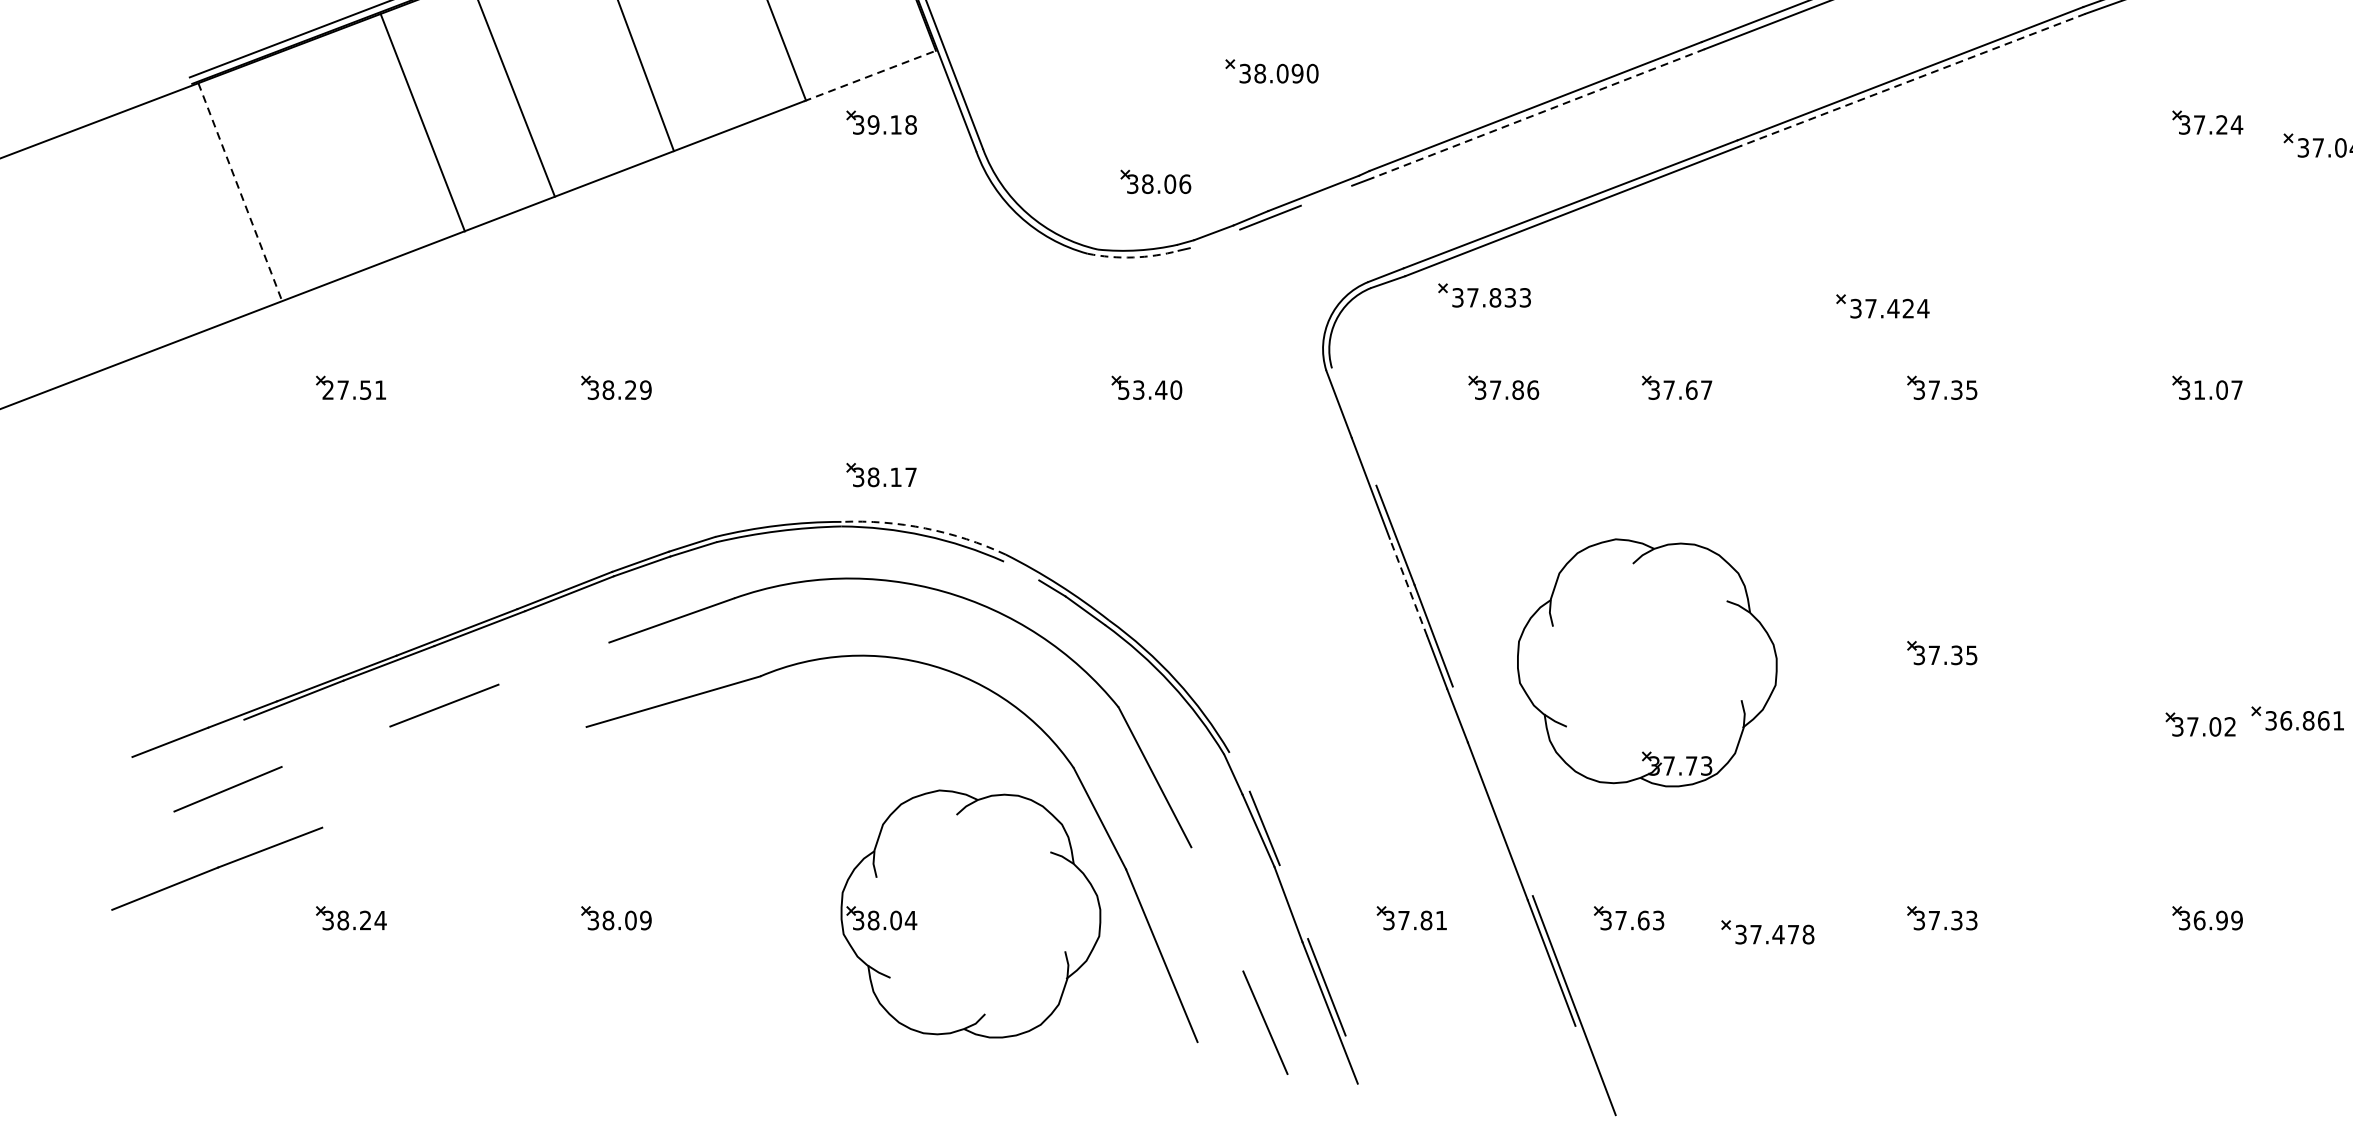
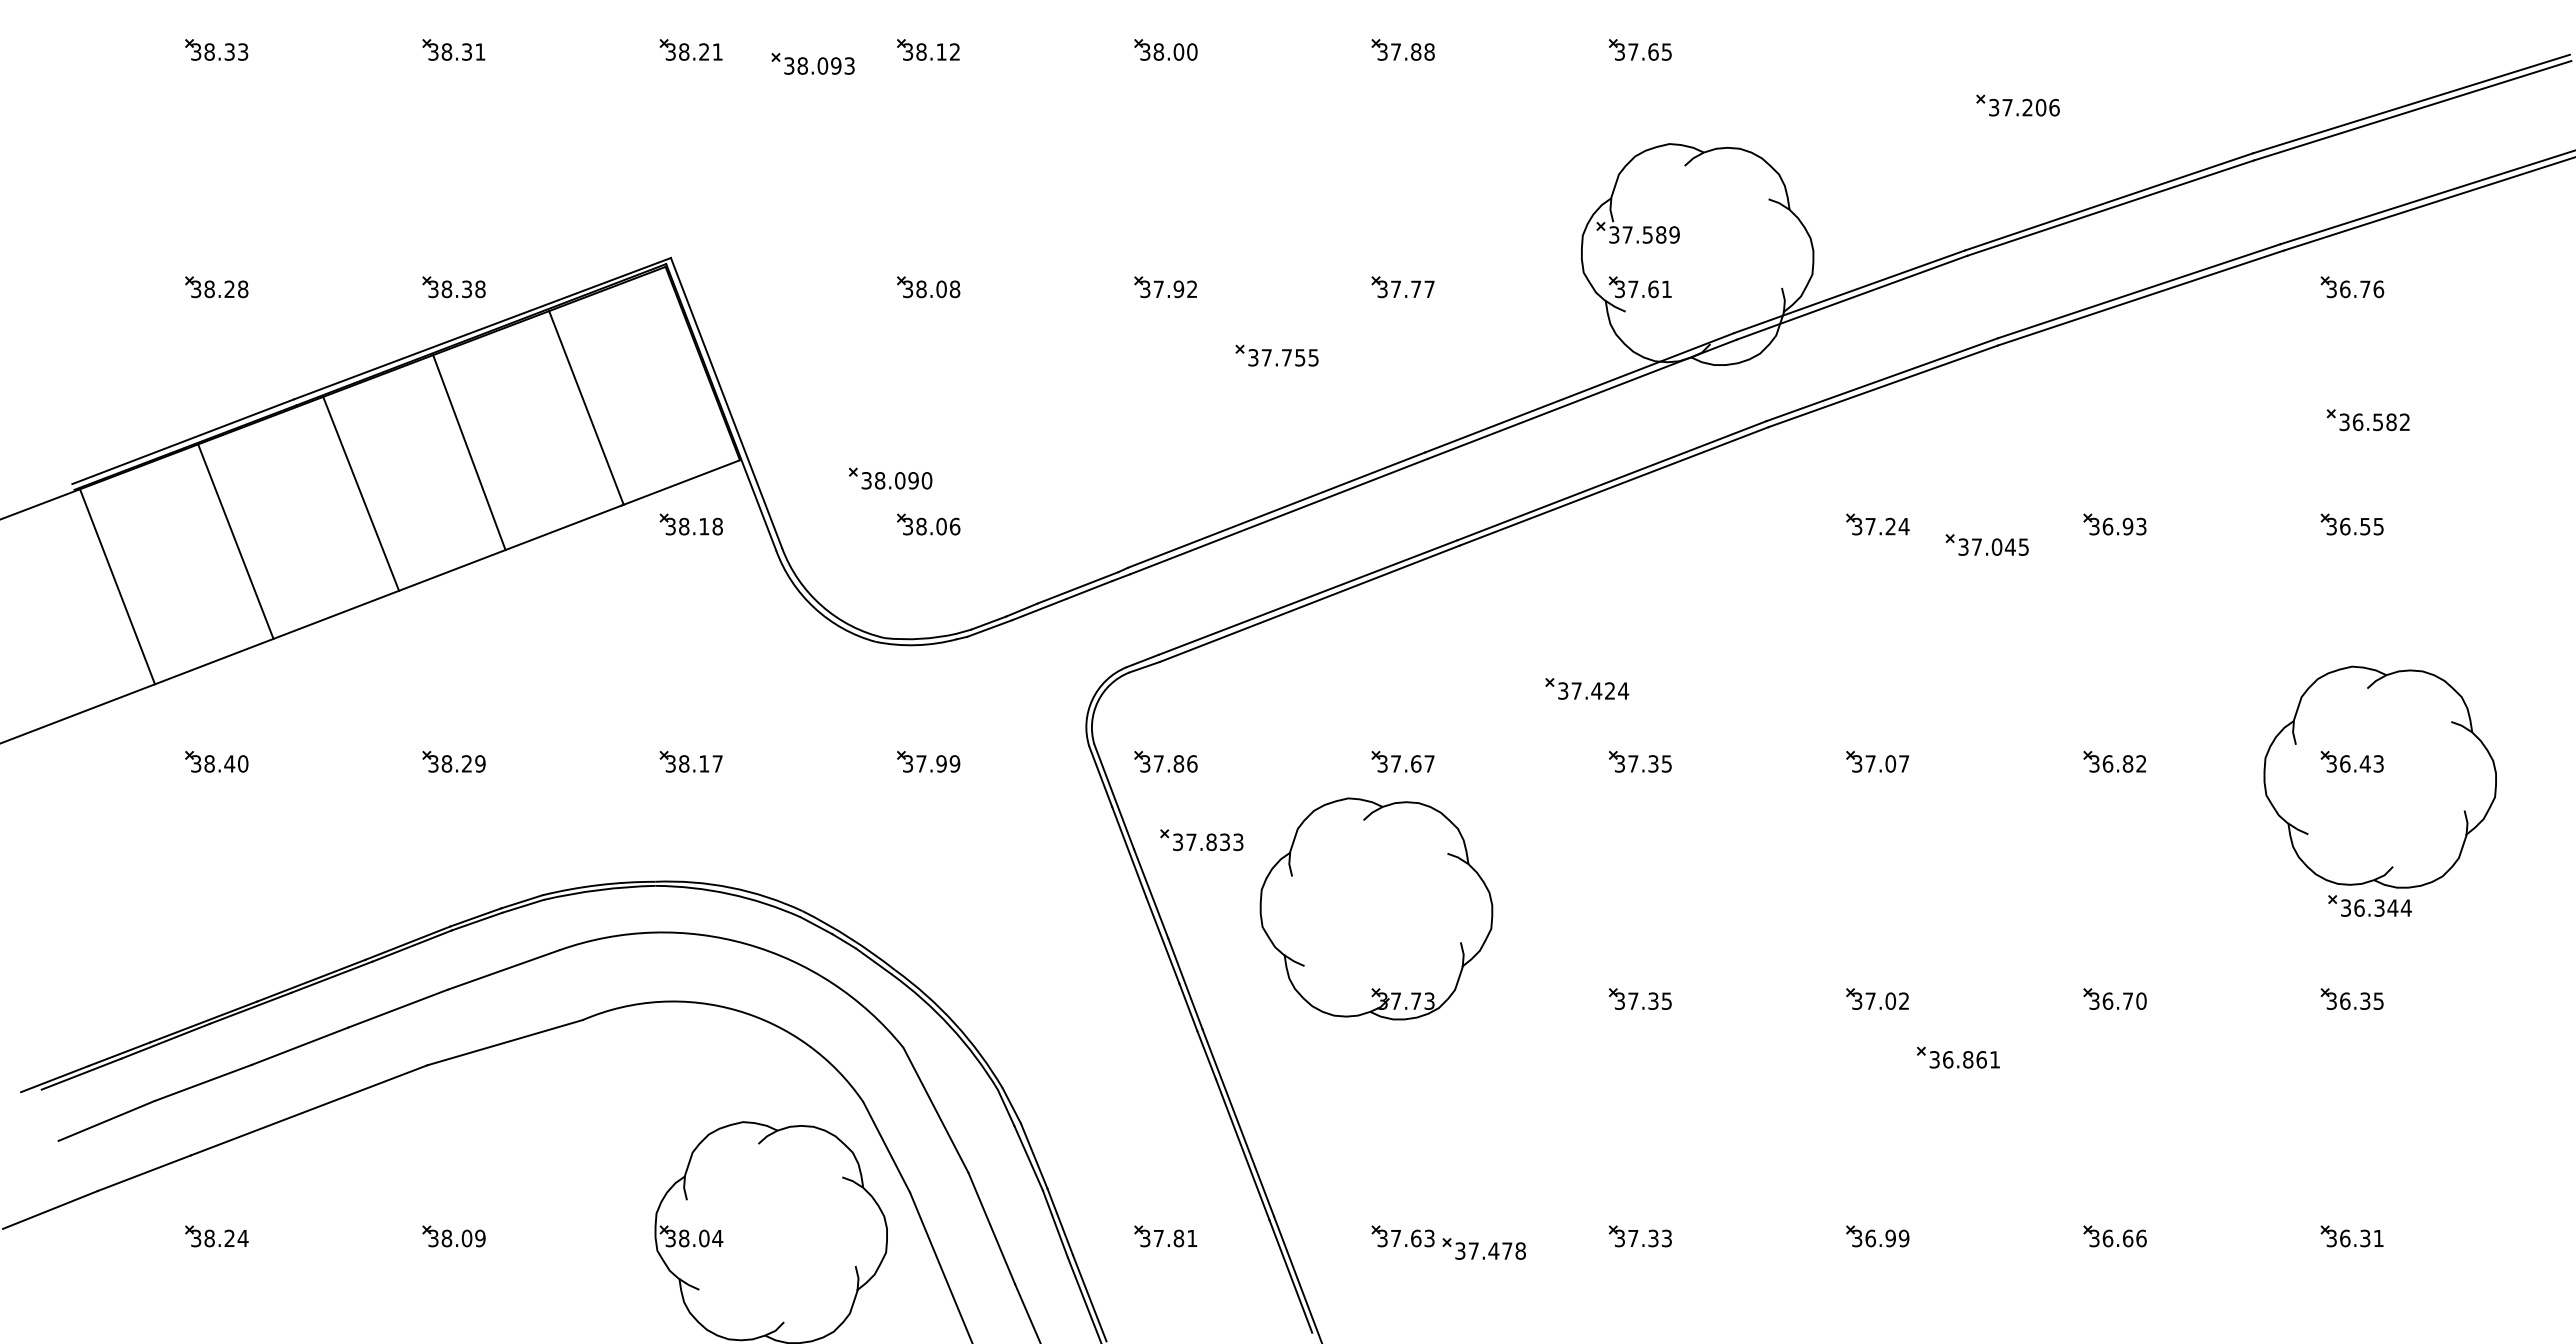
part: (1271, 71) -> (890, 478), moved
line: (870, 75) -> (681, 482), dashed -> solid
line: (1912, 80) -> (1613, 486), dashed -> solid
line: (1538, 113) -> (1279, 516), dashed -> solid
line: (422, 122) -> (235, 541), moved
text: (873, 124) -> (684, 526), 39.18 -> 38.18
part: (1155, 181) -> (928, 524), moved
line: (240, 192) -> (117, 587), dashed -> solid
line: (1326, 195) -> (1089, 589), added
line: (1214, 238) -> (989, 628), added
arc: (1133, 257) -> (916, 645), dashed -> solid
part: (1484, 295) -> (1201, 840), moved
part: (1503, 387) -> (1165, 761), moved
text: (354, 389) -> (219, 763), 27.51 -> 38.40
text: (1149, 389) -> (931, 763), 53.40 -> 37.99
text: (2199, 389) -> (1870, 763), 31.07 -> 37.07
line: (1354, 426) -> (1114, 796), added
part: (880, 474) -> (690, 761), moved
arc: (925, 528) -> (730, 887), dashed -> solid
line: (1021, 570) -> (816, 925), added
line: (1408, 587) -> (1162, 940), dashed -> solid
part: (1647, 662) -> (1376, 908), moved
line: (553, 663) -> (397, 1008), added
part: (2200, 723) -> (1877, 998), moved
line: (200, 736) -> (81, 1073), added
line: (335, 746) -> (202, 1082), added
line: (1239, 771) -> (1011, 1105), added
line: (453, 777) -> (308, 1110), added
line: (1493, 790) -> (1238, 1122), added
line: (1293, 901) -> (1059, 1221), added
line: (1217, 909) -> (991, 1228), added
part: (1628, 918) -> (1402, 1236), moved

